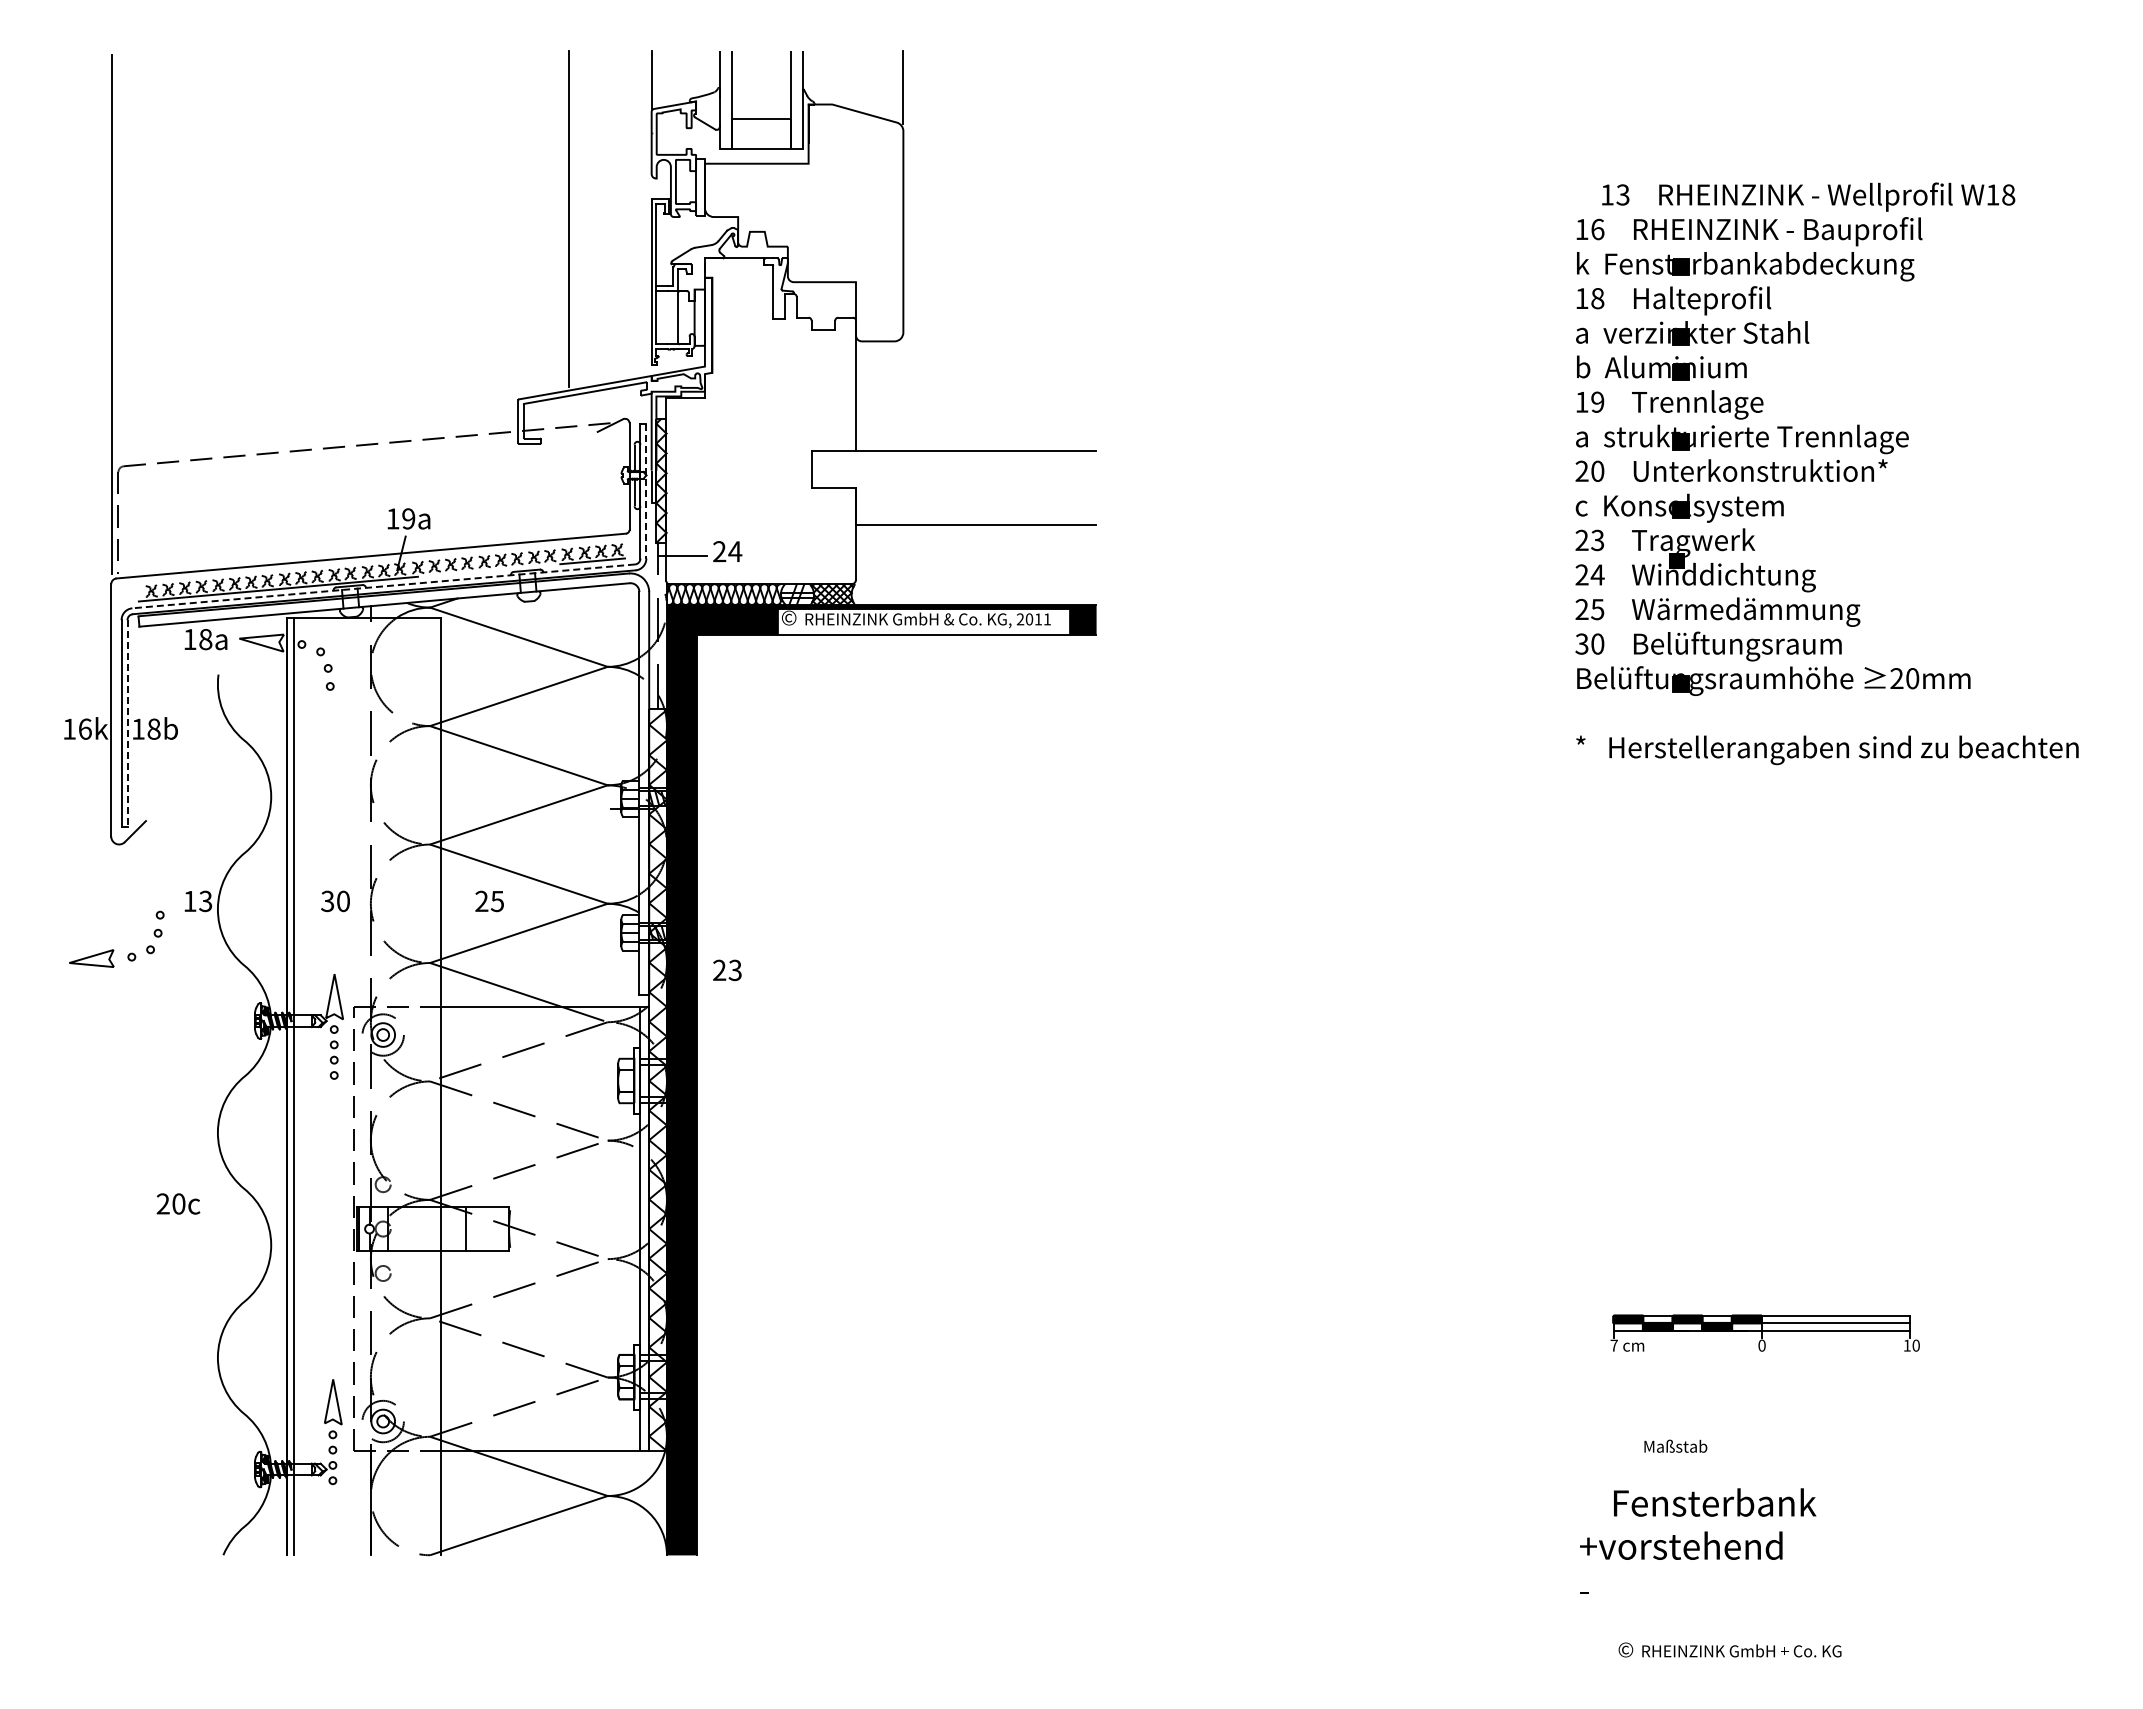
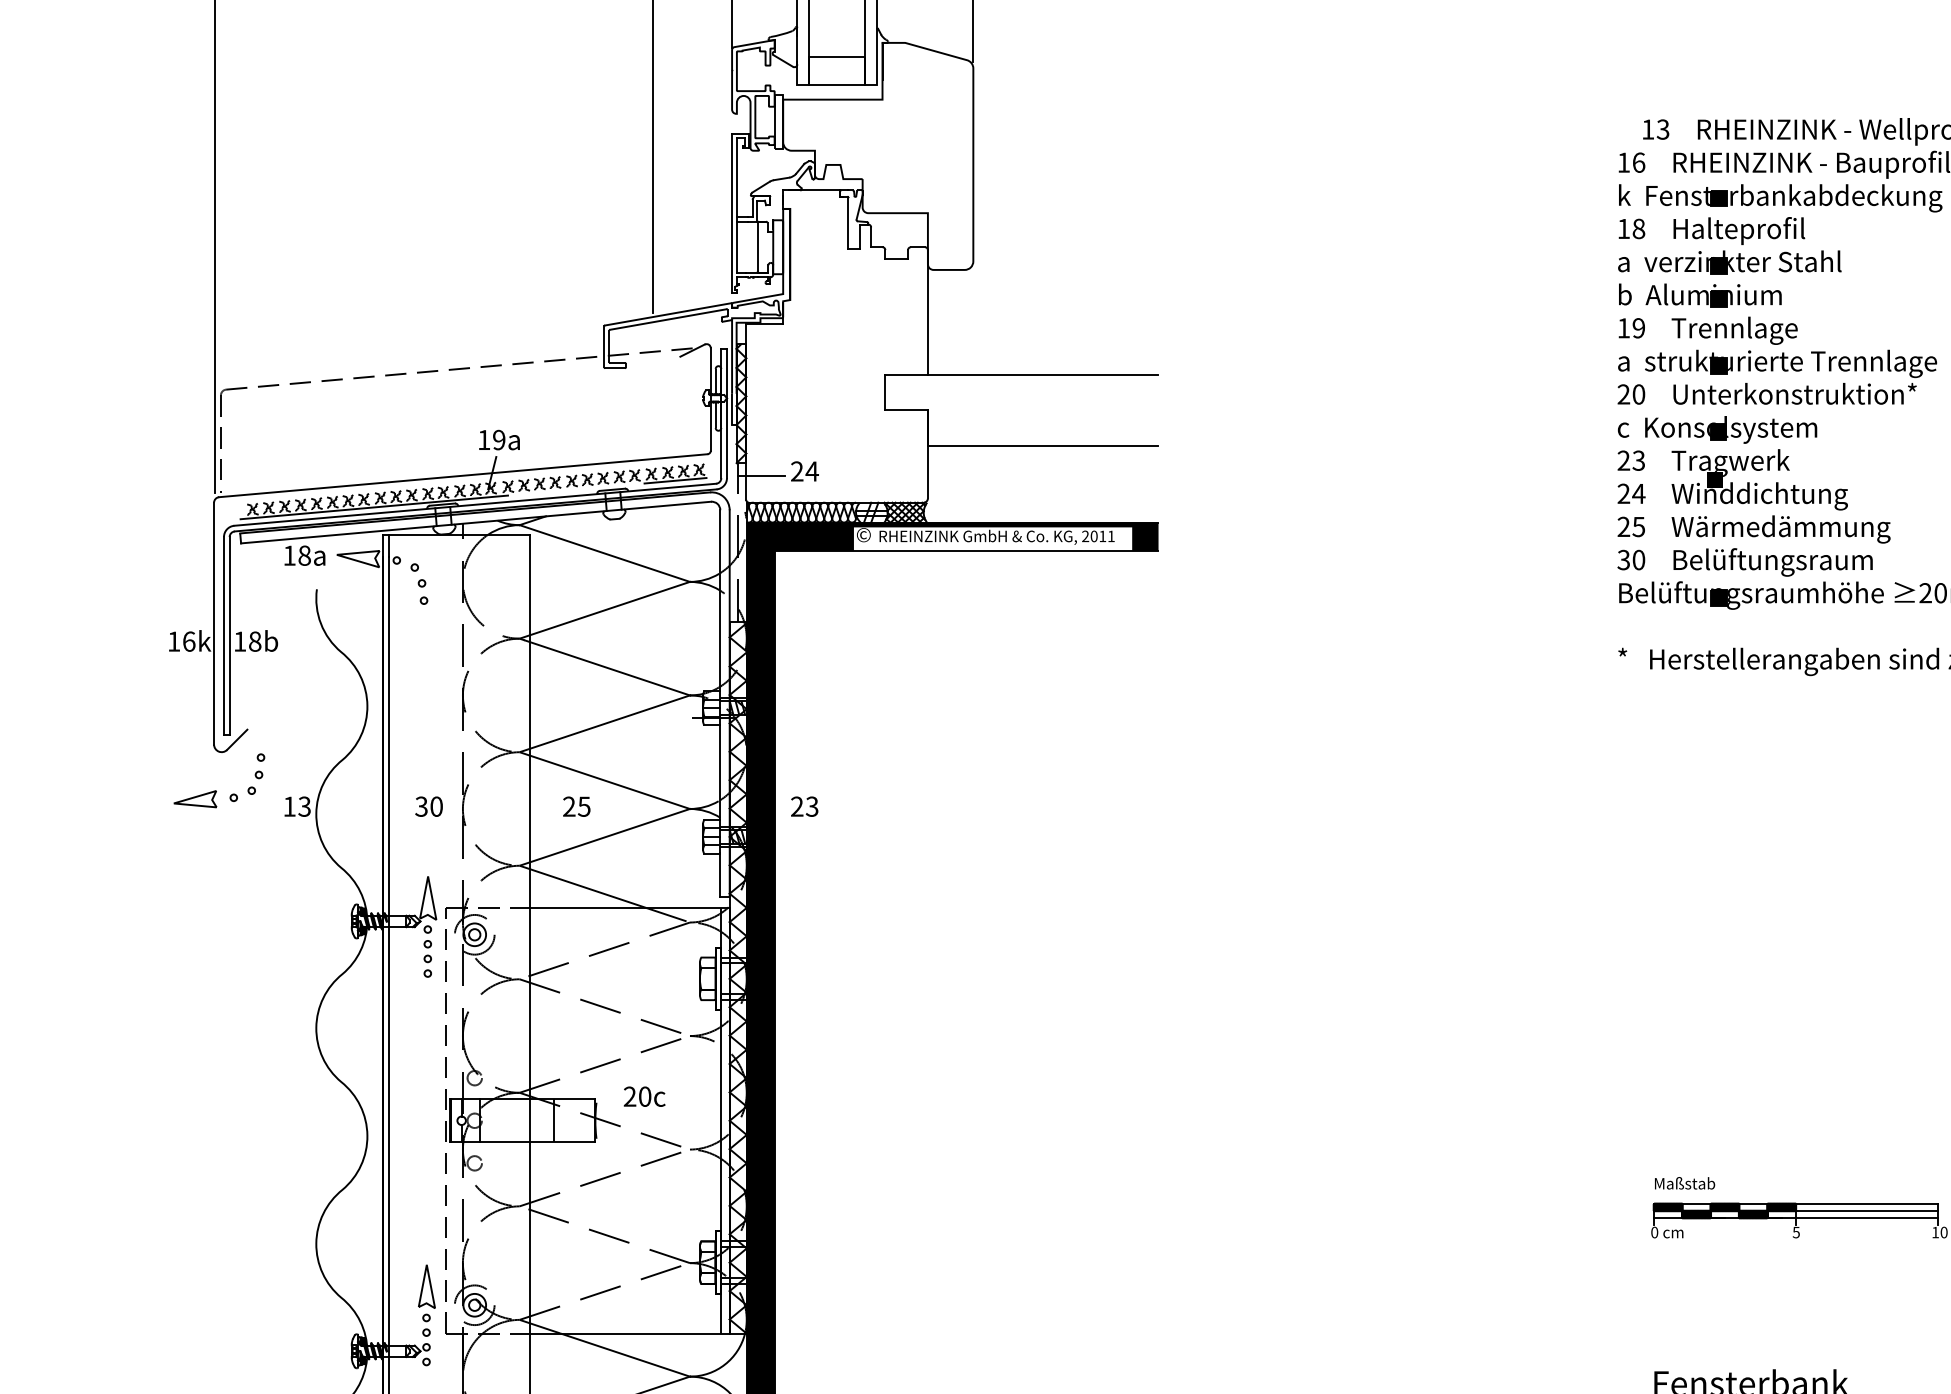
line: (646, 491) -> (727, 413), dashed -> solid
line: (383, 586) -> (475, 504), dashed -> solid
line: (127, 724) -> (229, 637), dashed -> solid
part: (113, 949) -> (216, 790), moved
text: (727, 970) -> (804, 806), moved
text: (178, 1203) -> (644, 1096), moved
text: (1613, 1345) -> (1653, 1232), 7 -> 0
text: (1761, 1345) -> (1795, 1232), 0 -> 5
text: (1675, 1445) -> (1684, 1182), moved

